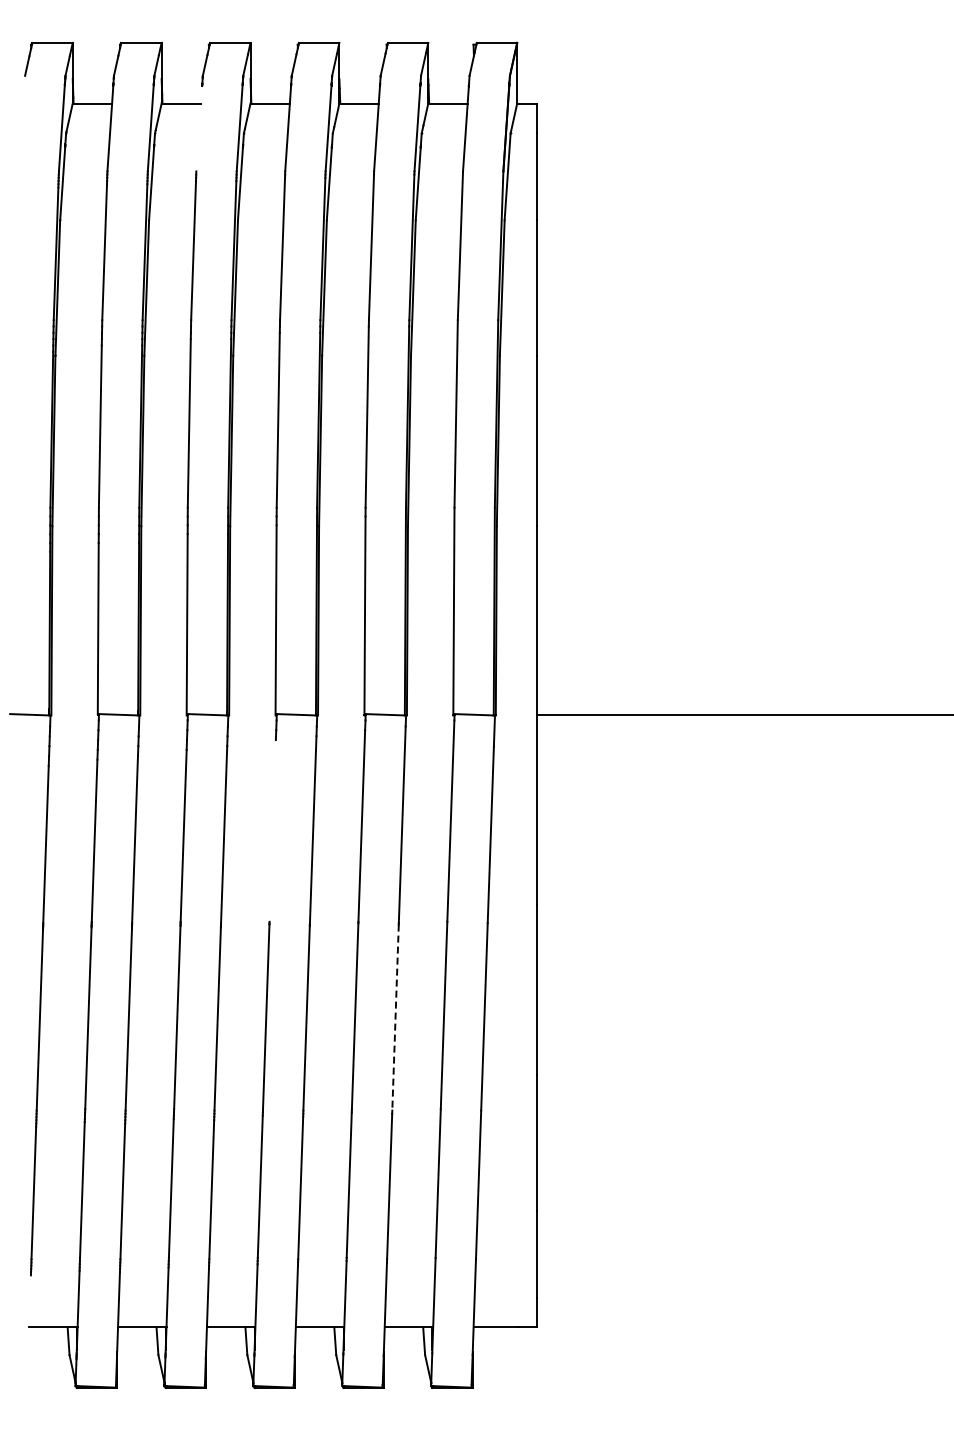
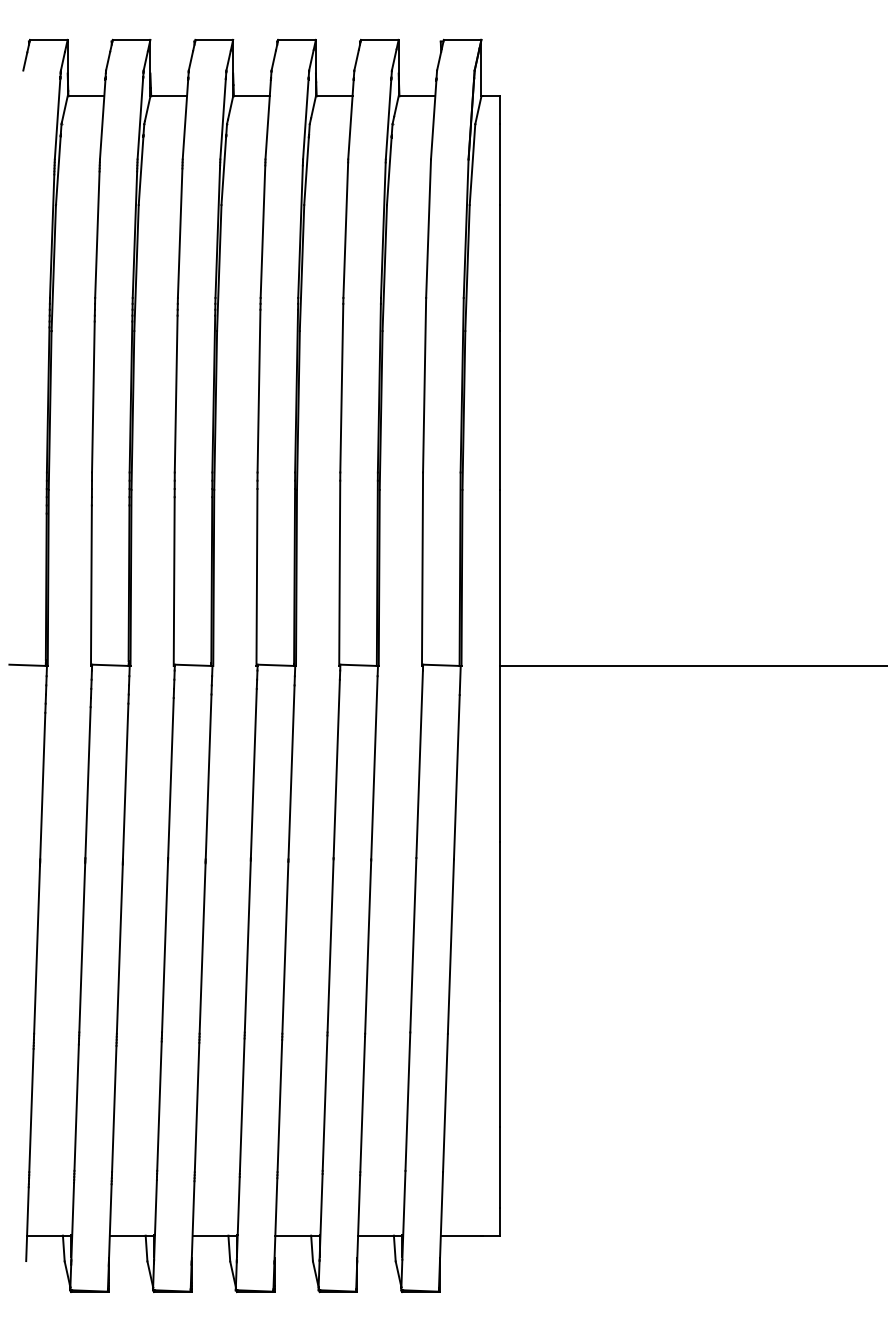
line: (199, 128) -> (185, 119), added
line: (272, 830) -> (253, 773), added
line: (395, 1018) -> (368, 948), dashed -> solid
line: (29, 1314) -> (27, 1223), added

